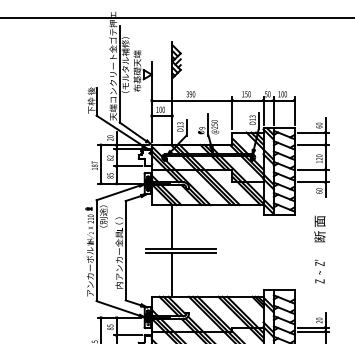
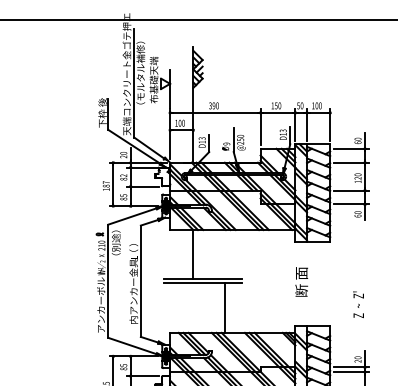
text: (319, 228) -> (301, 281), moved
line: (172, 274) -> (225, 307), moved

